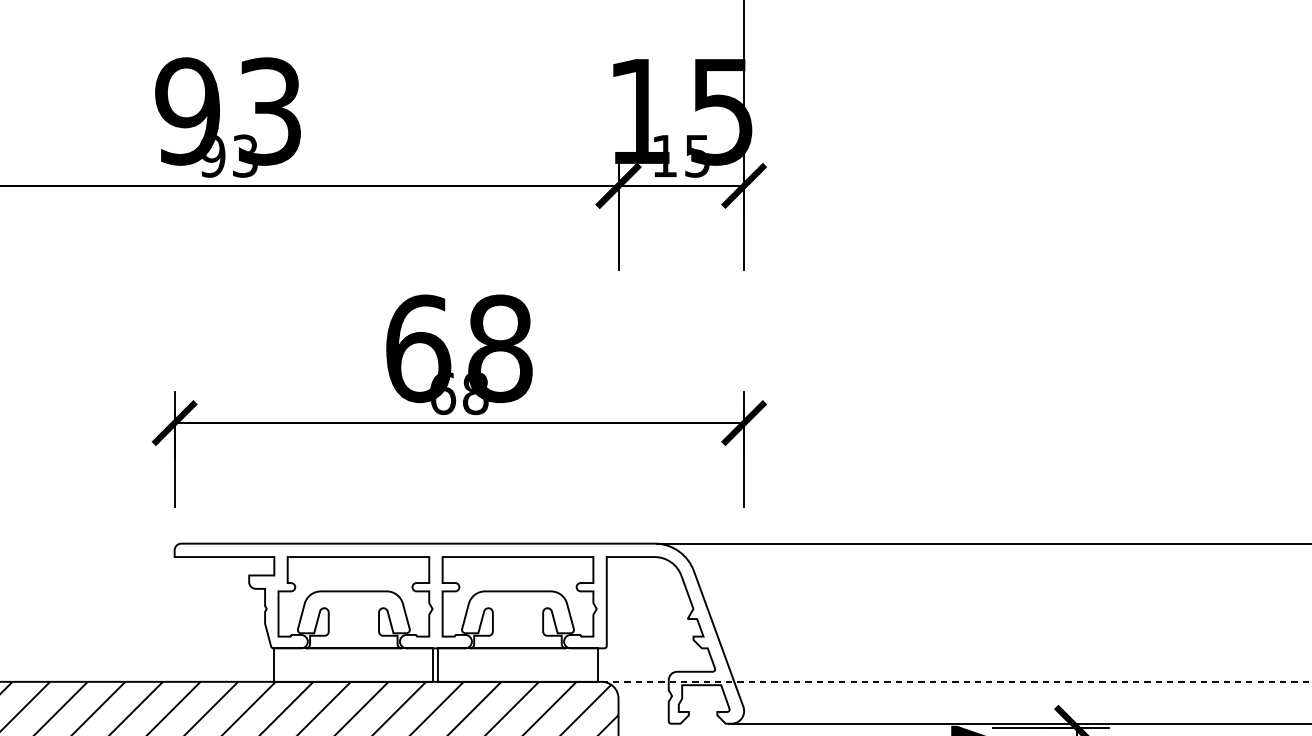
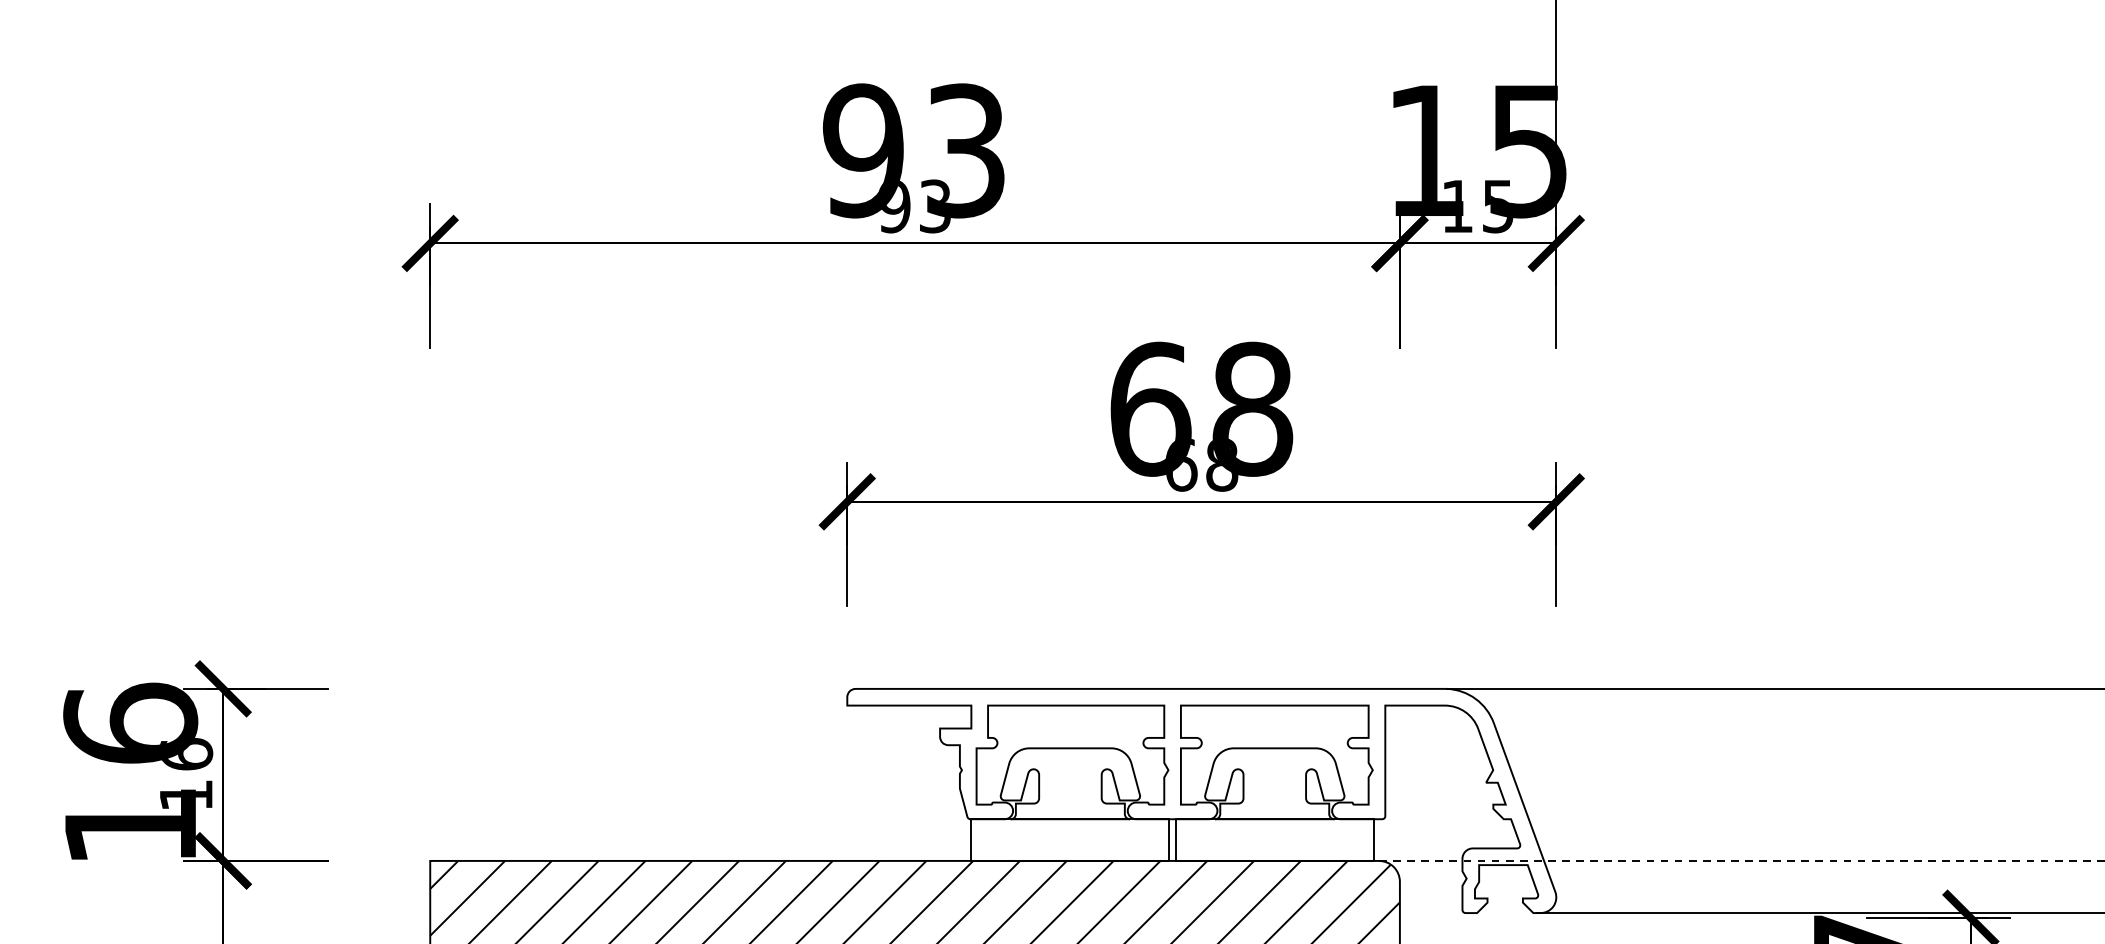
part: (459, 400) -> (1201, 473), moved

